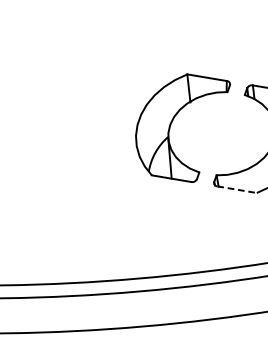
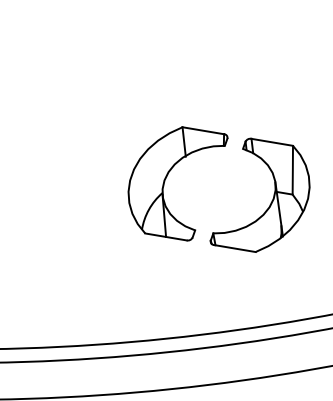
line: (237, 189) -> (235, 248), dashed -> solid

